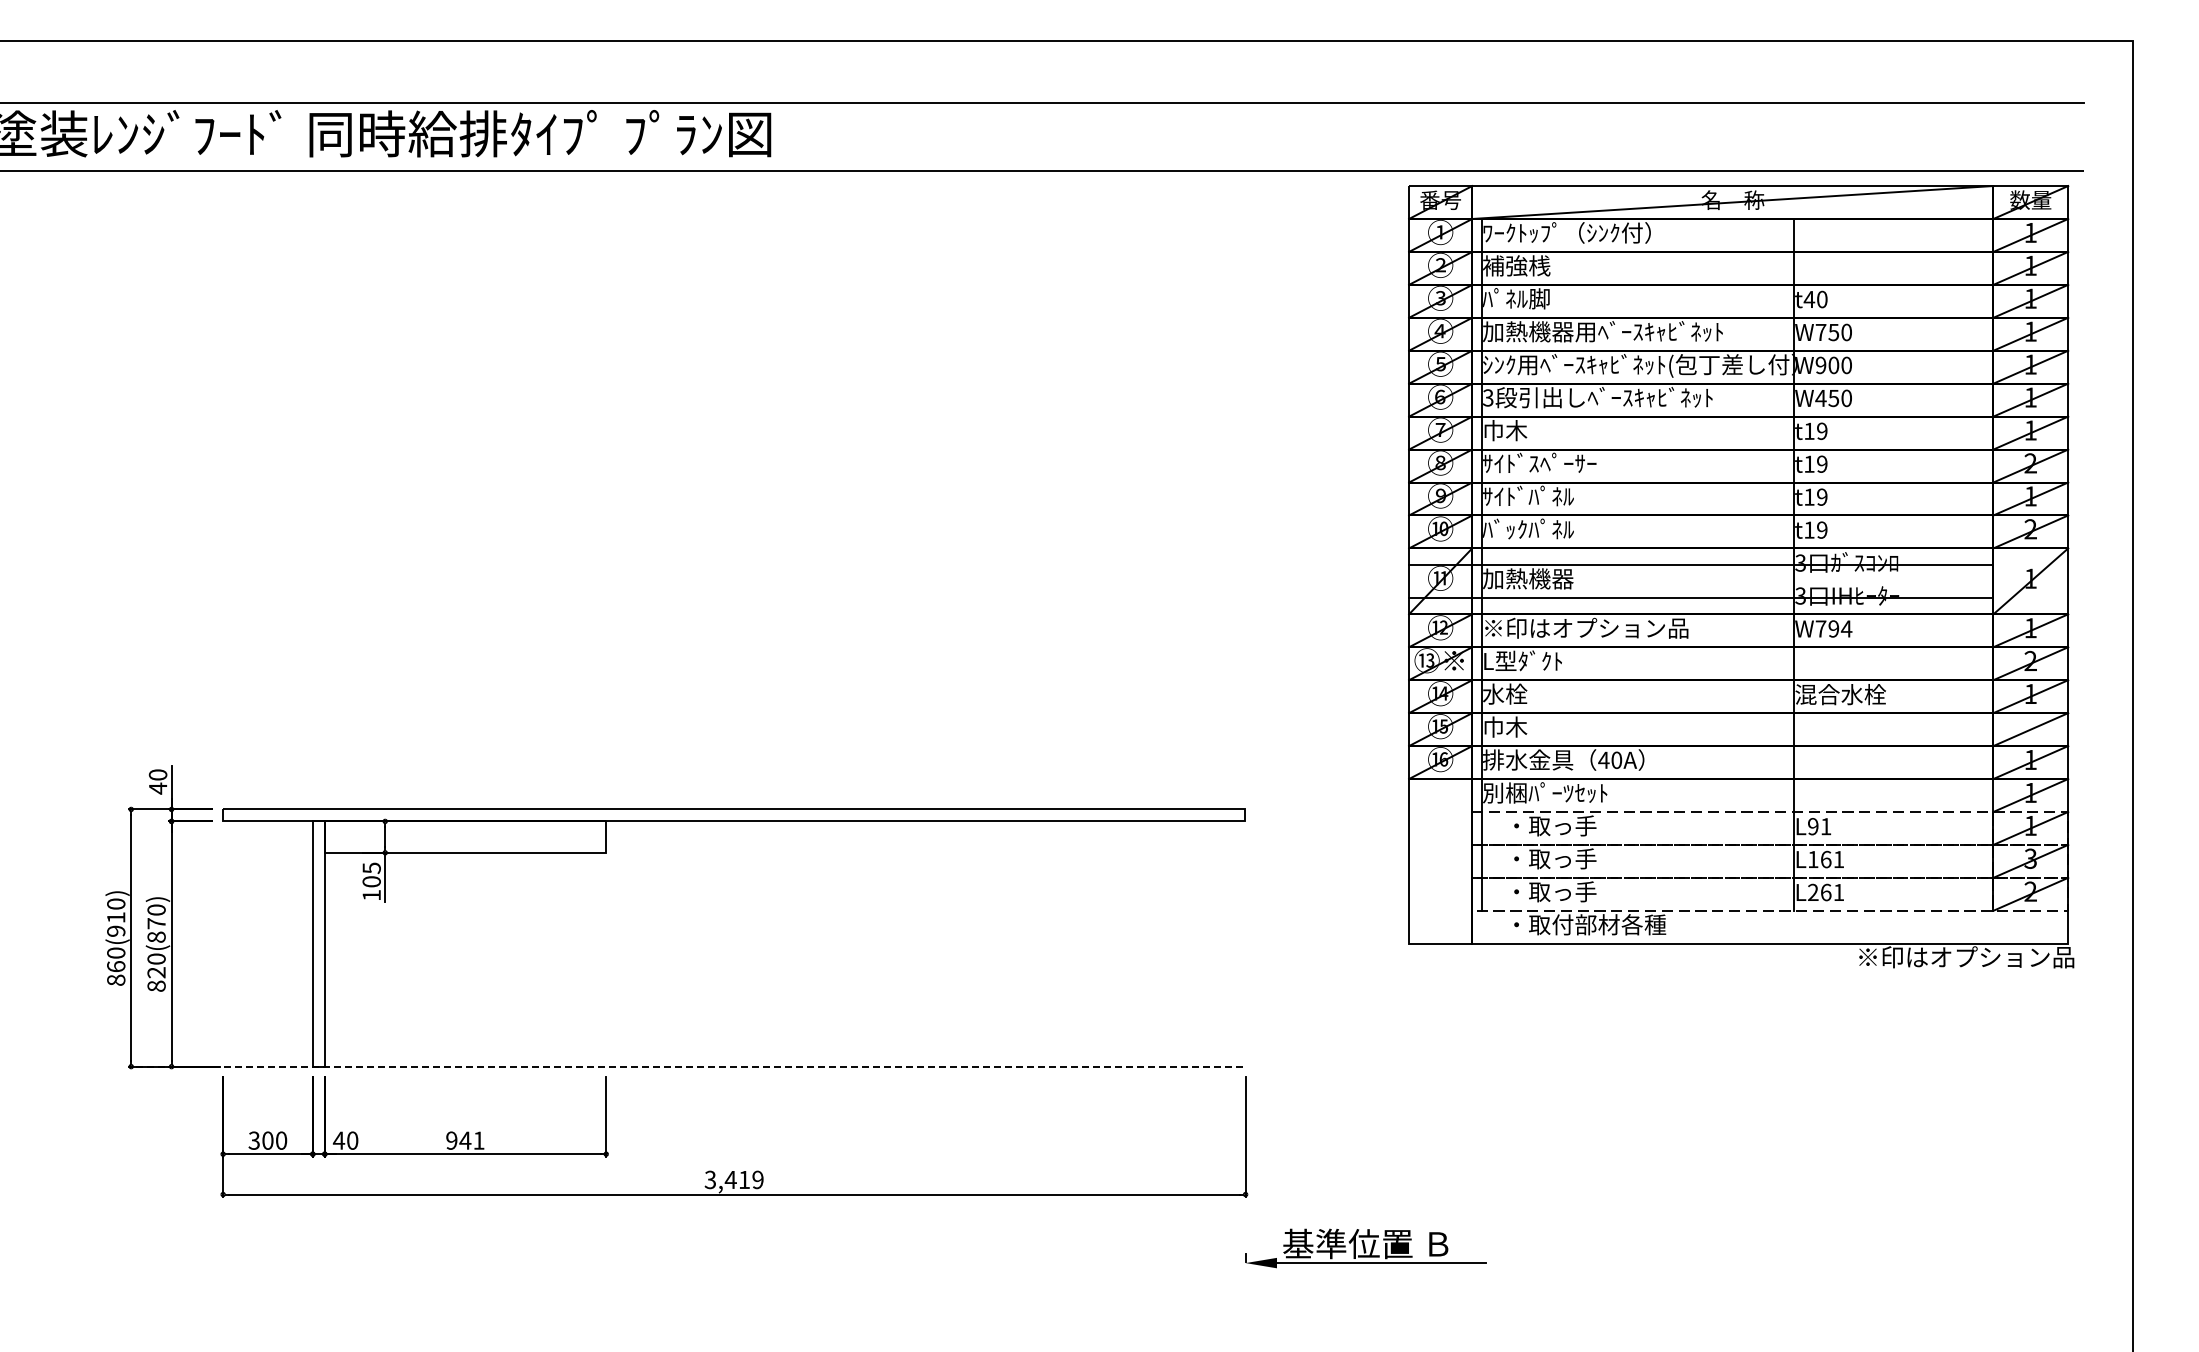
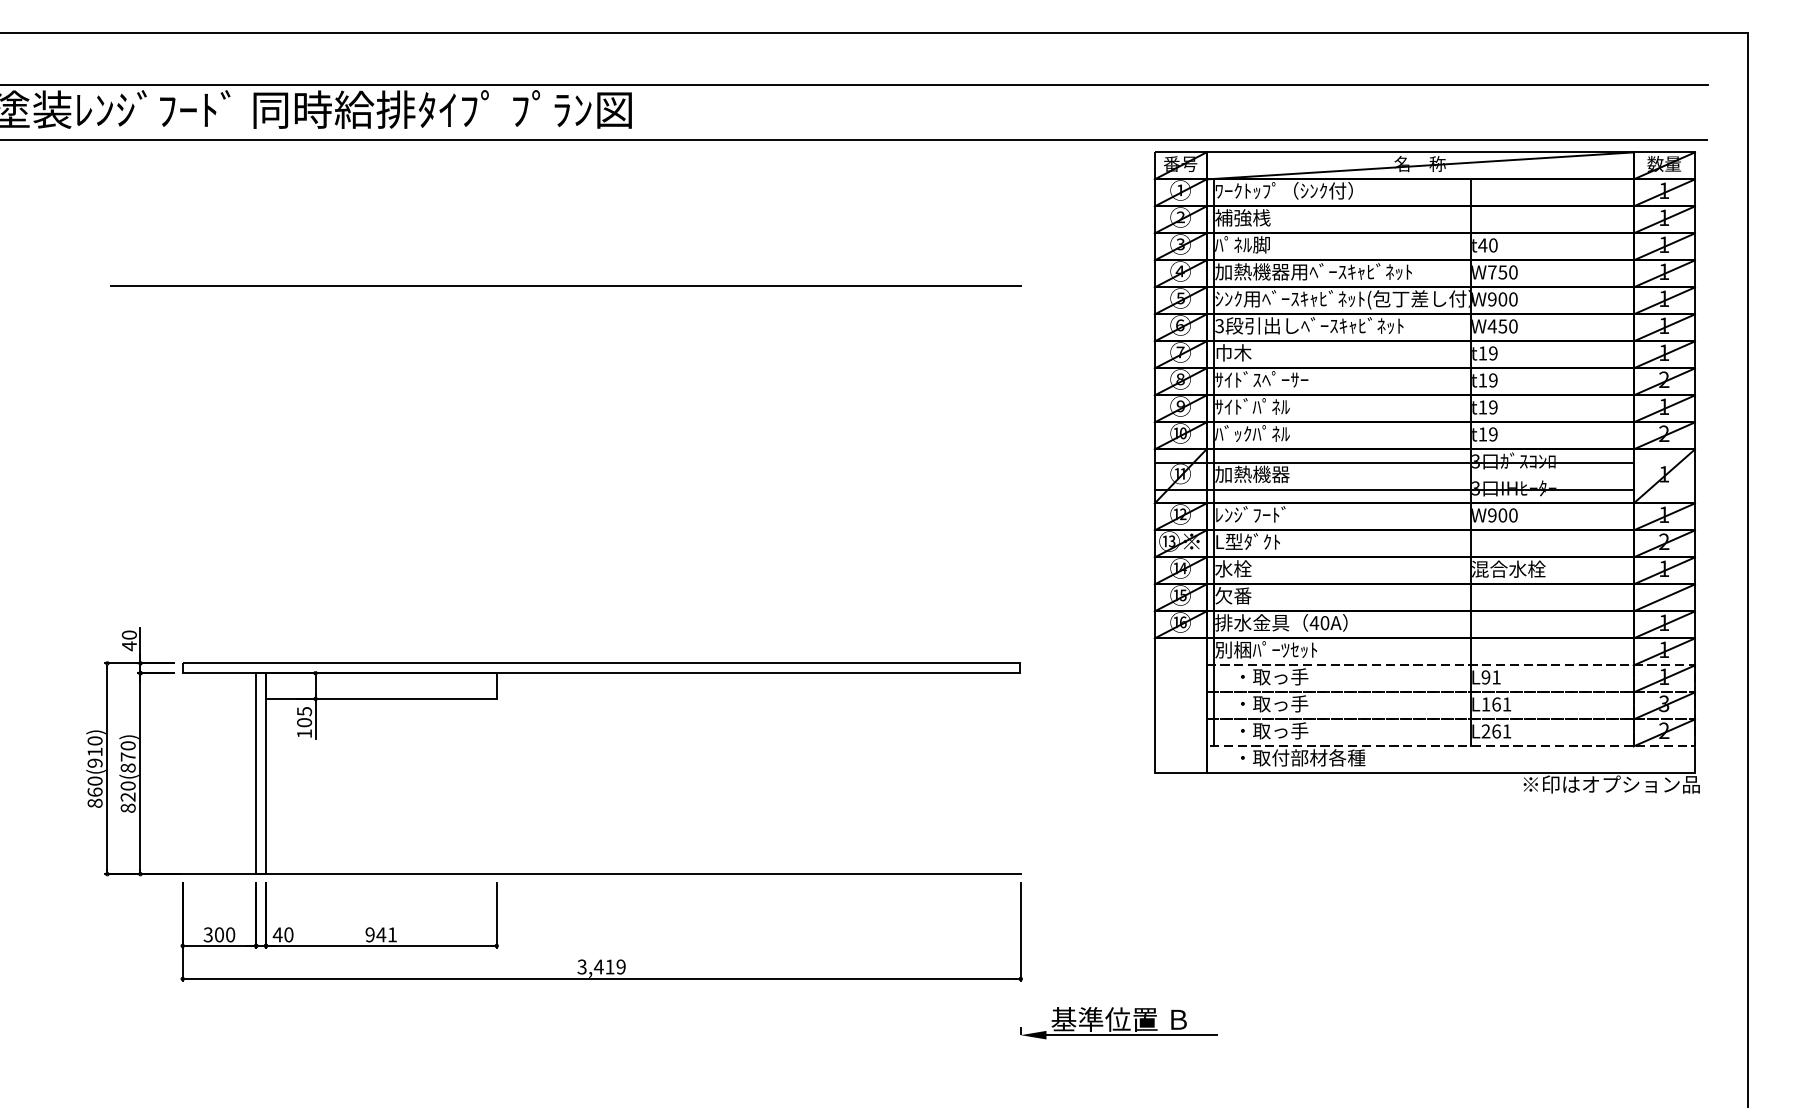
line: (690, 348) -> (565, 285), added
text: (1586, 627) -> (1300, 514), ※印はオプション品 -> ﾚﾝｼﾞﾌｰﾄﾞ
text: (1833, 628) -> (1502, 515), W794 -> W900
text: (1505, 726) -> (1233, 595), 巾木 -> 欠番
line: (690, 1066) -> (565, 874), dashed -> solid

